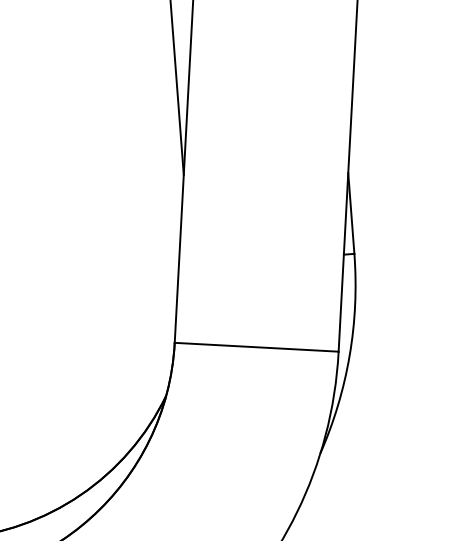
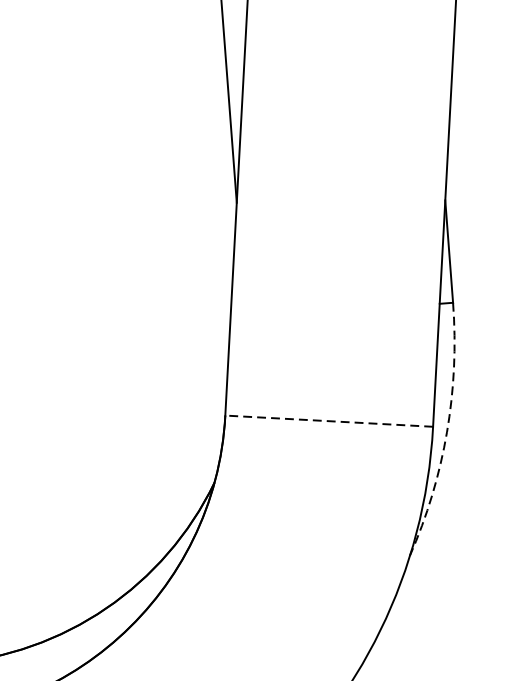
line: (256, 347) -> (328, 421), solid -> dashed
arc: (349, 355) -> (446, 431), solid -> dashed

